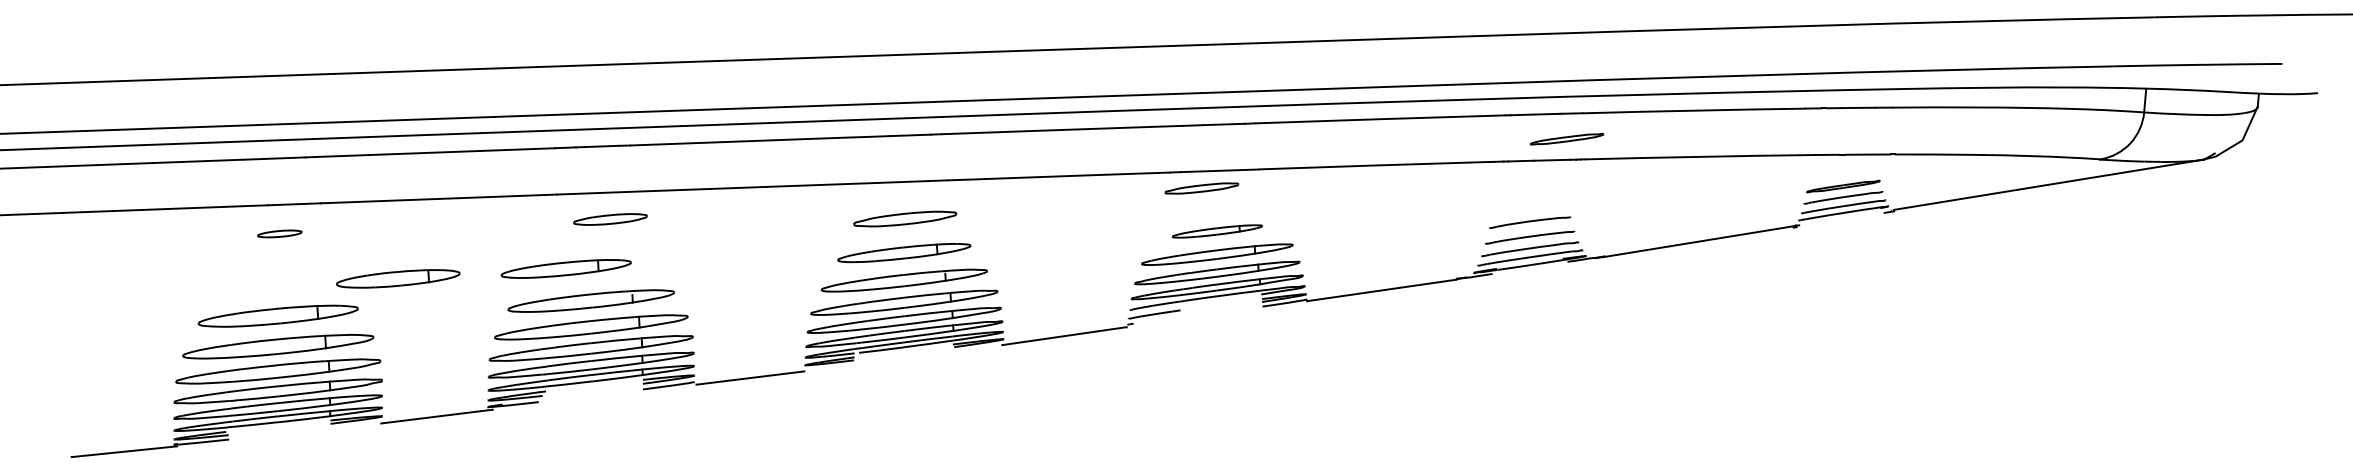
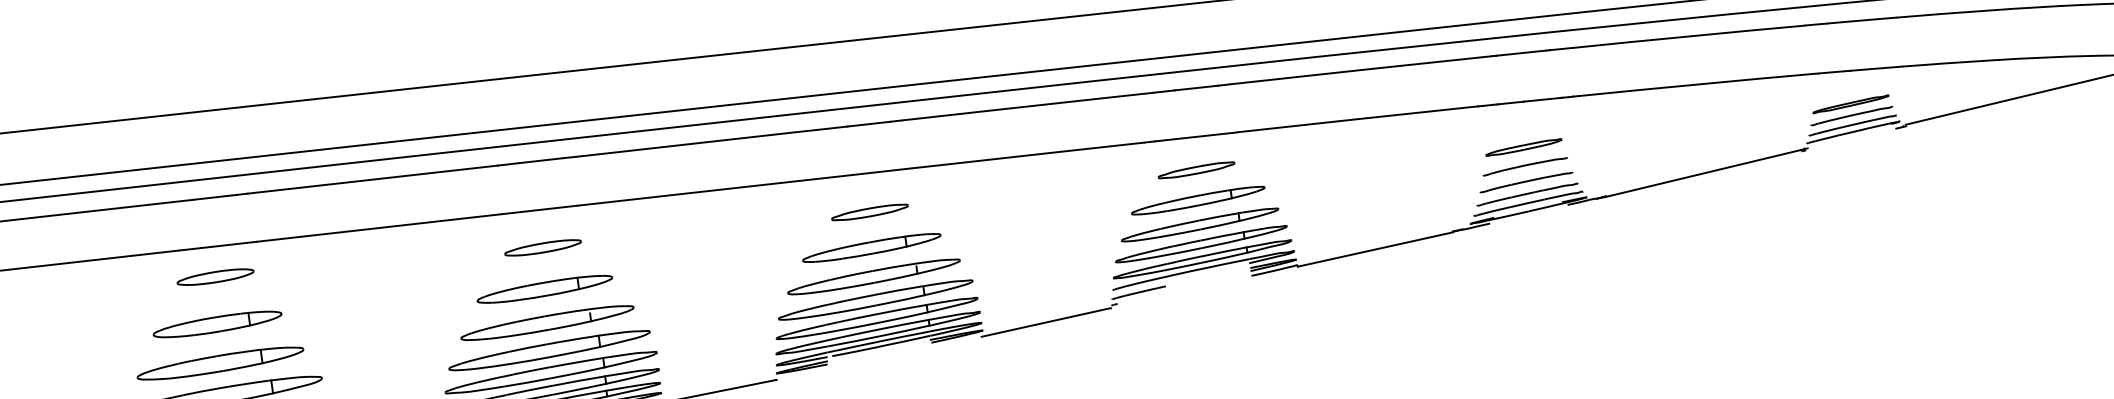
part: (1566, 139) -> (1523, 147), moved
part: (1201, 188) -> (1196, 170), moved
part: (610, 219) -> (543, 247), moved
part: (904, 219) -> (869, 212), size x0.71
part: (1217, 231) -> (1198, 200), size x1.43
part: (279, 233) -> (215, 276), size x1.67
part: (565, 268) -> (544, 288), moved
part: (398, 278) -> (217, 323), moved

